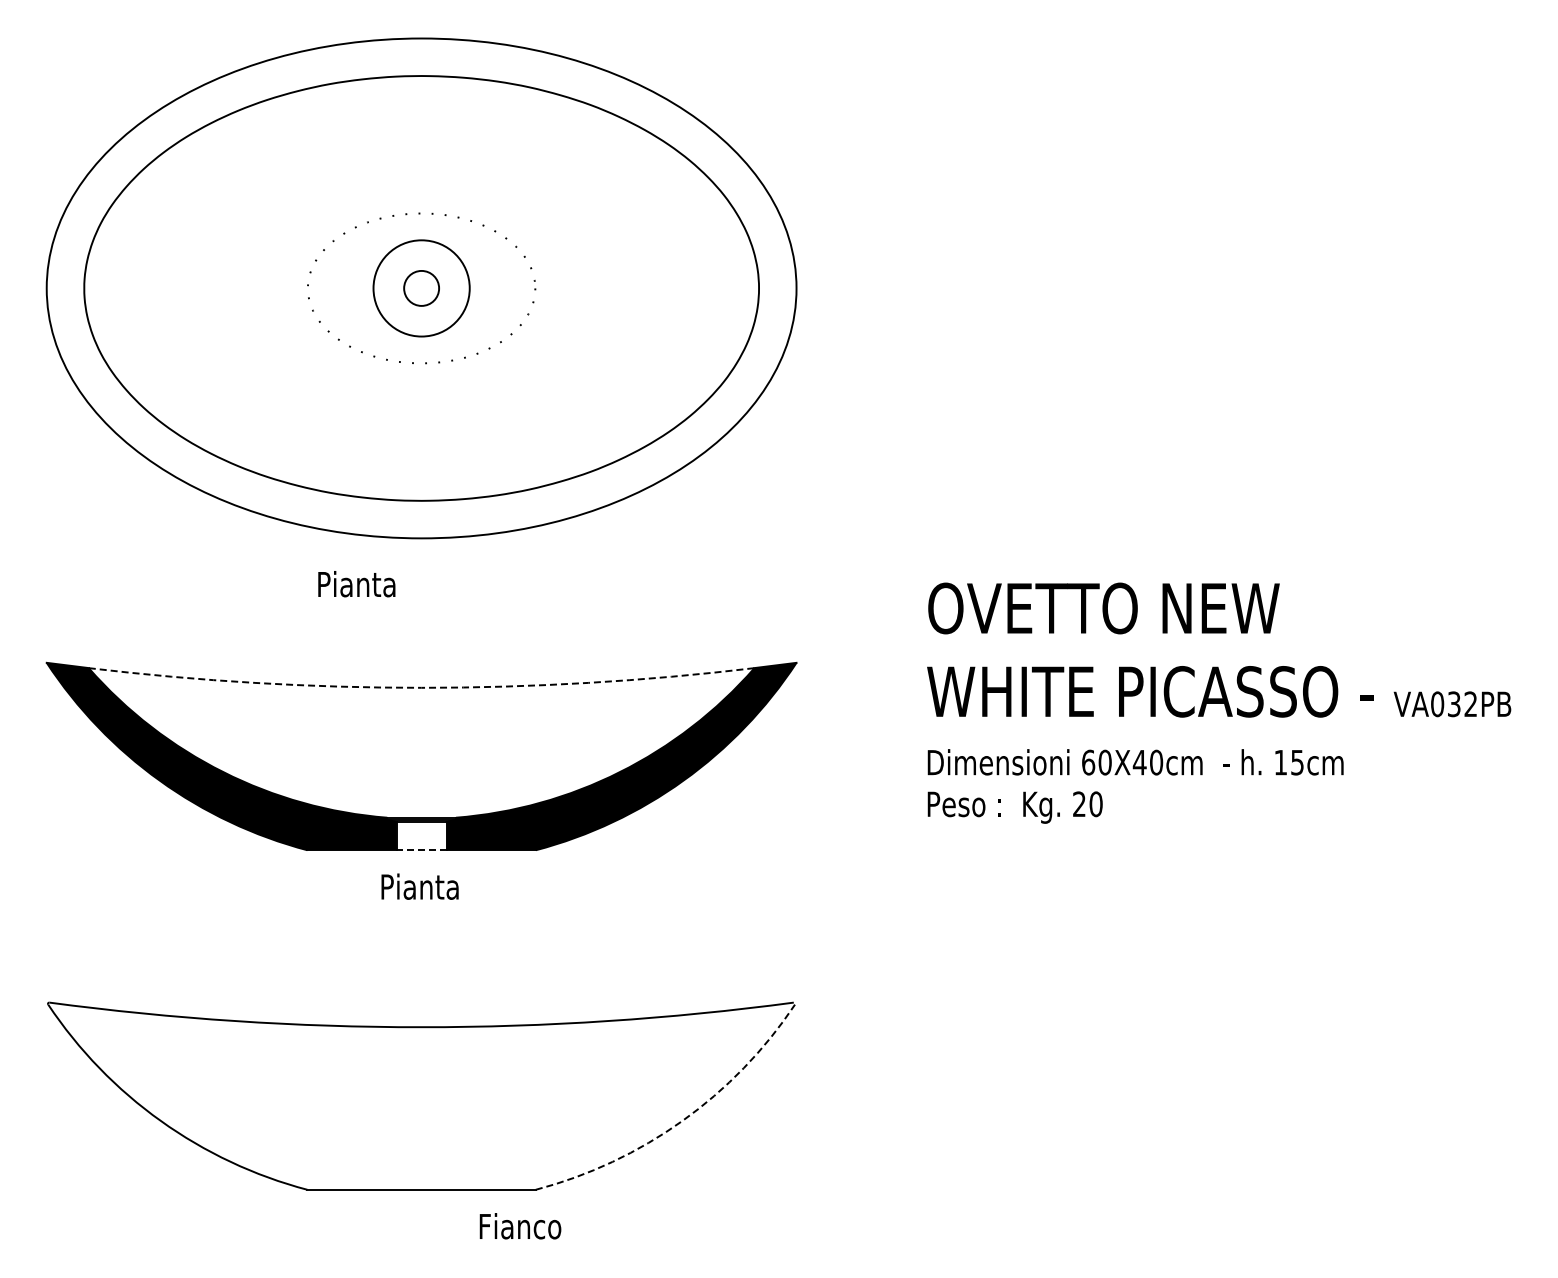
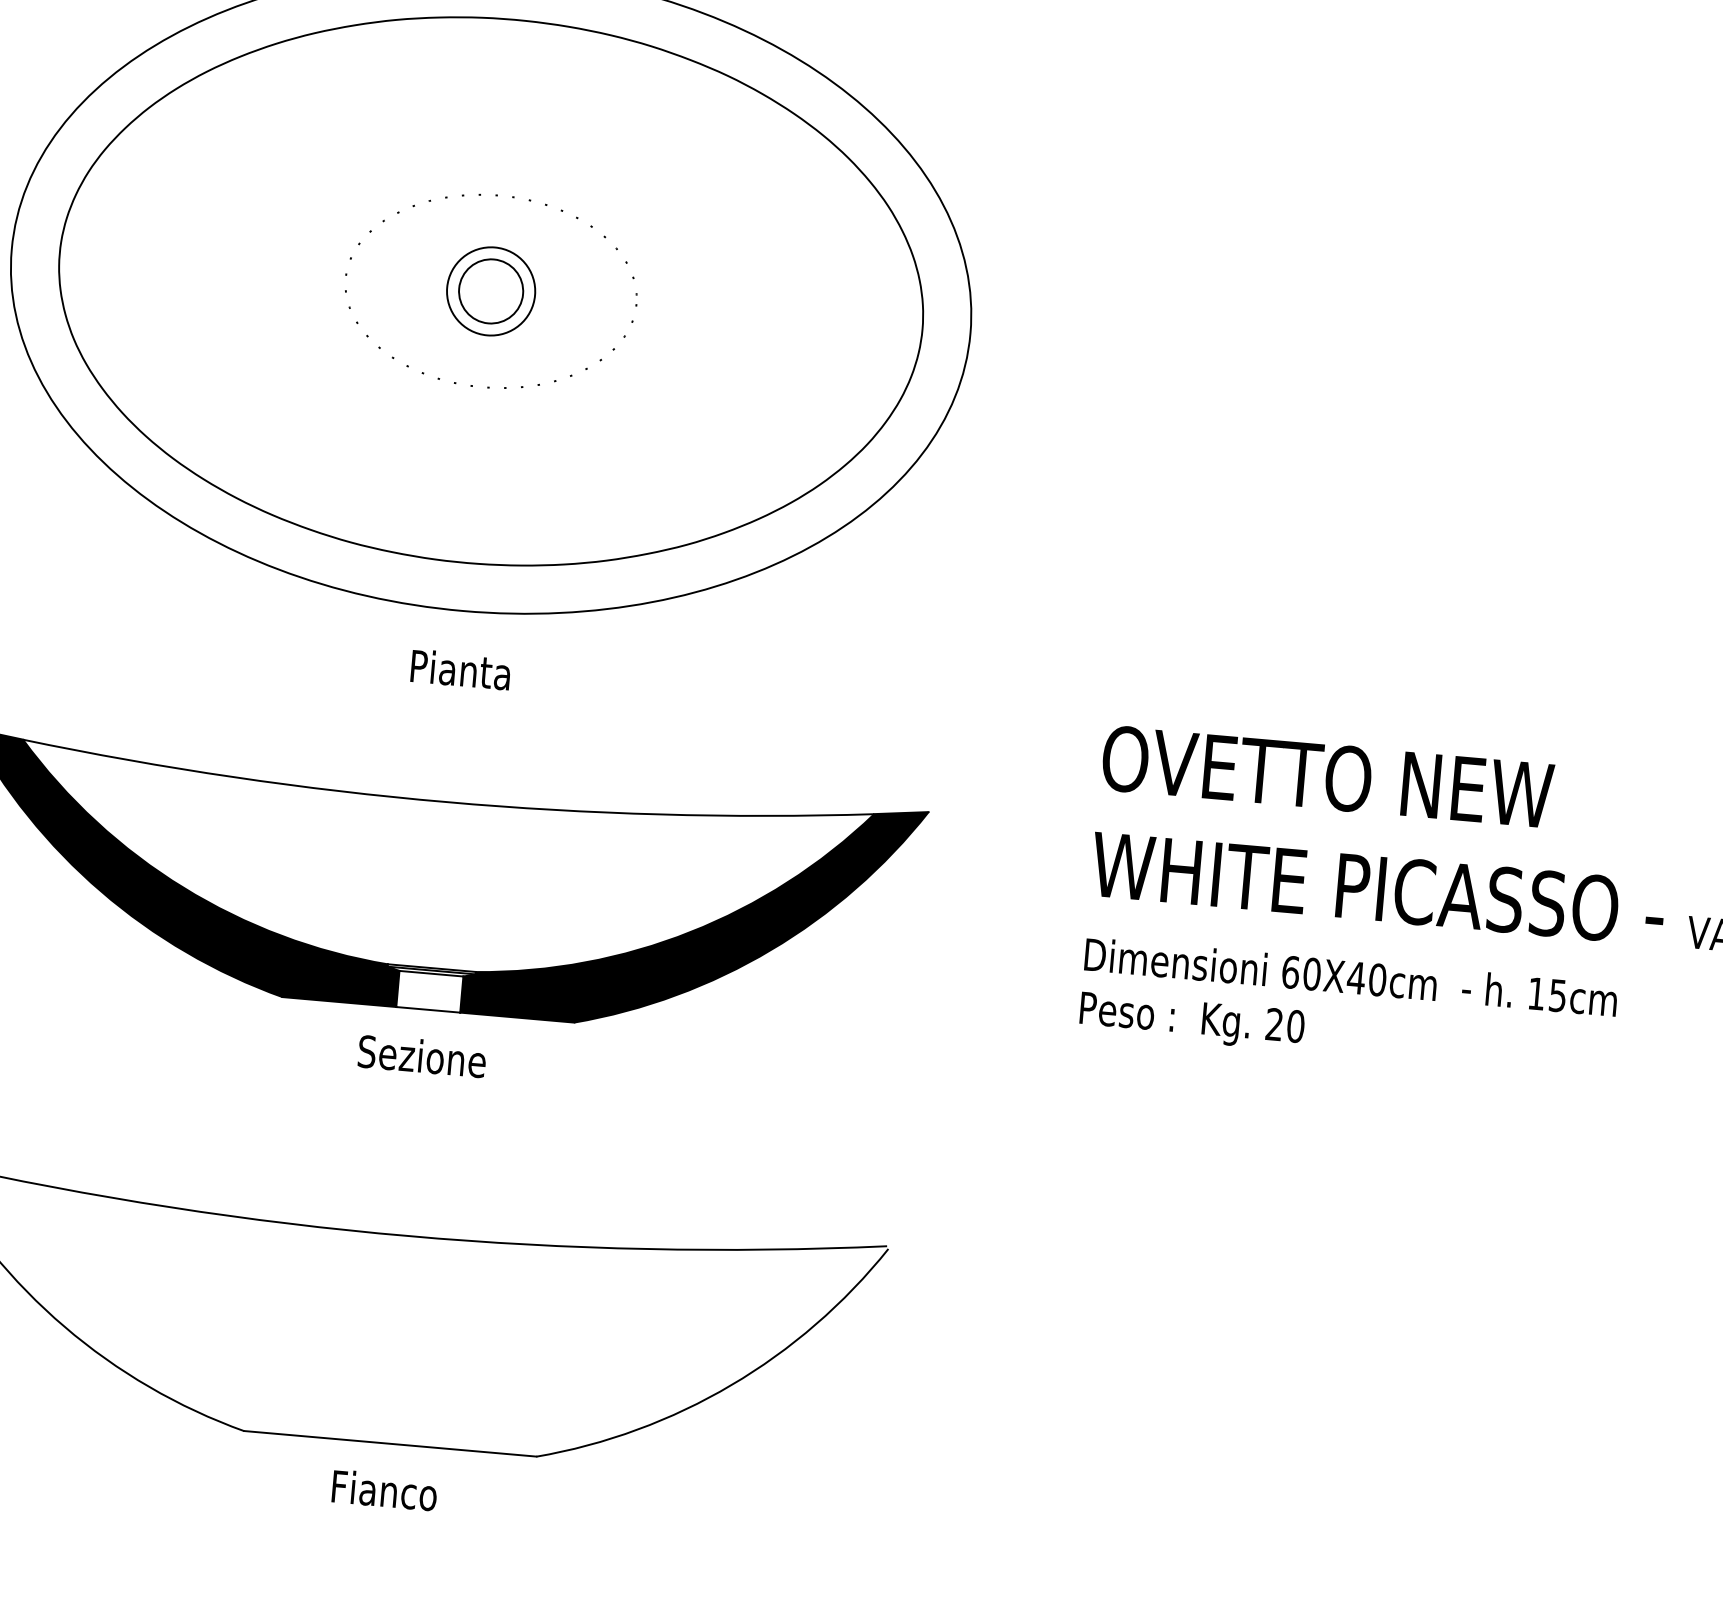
circle: (421, 288) -> (490, 291), size x0.71
circle: (421, 288) -> (490, 291), size x1.43
text: (356, 584) -> (460, 670), moved
arc: (421, 687) -> (446, 801), dashed -> solid
line: (421, 850) -> (428, 1010), dashed -> solid
text: (419, 886) -> (421, 1055), Pianta -> Sezione
arc: (682, 1121) -> (731, 1385), dashed -> solid
text: (520, 1226) -> (384, 1490), moved

